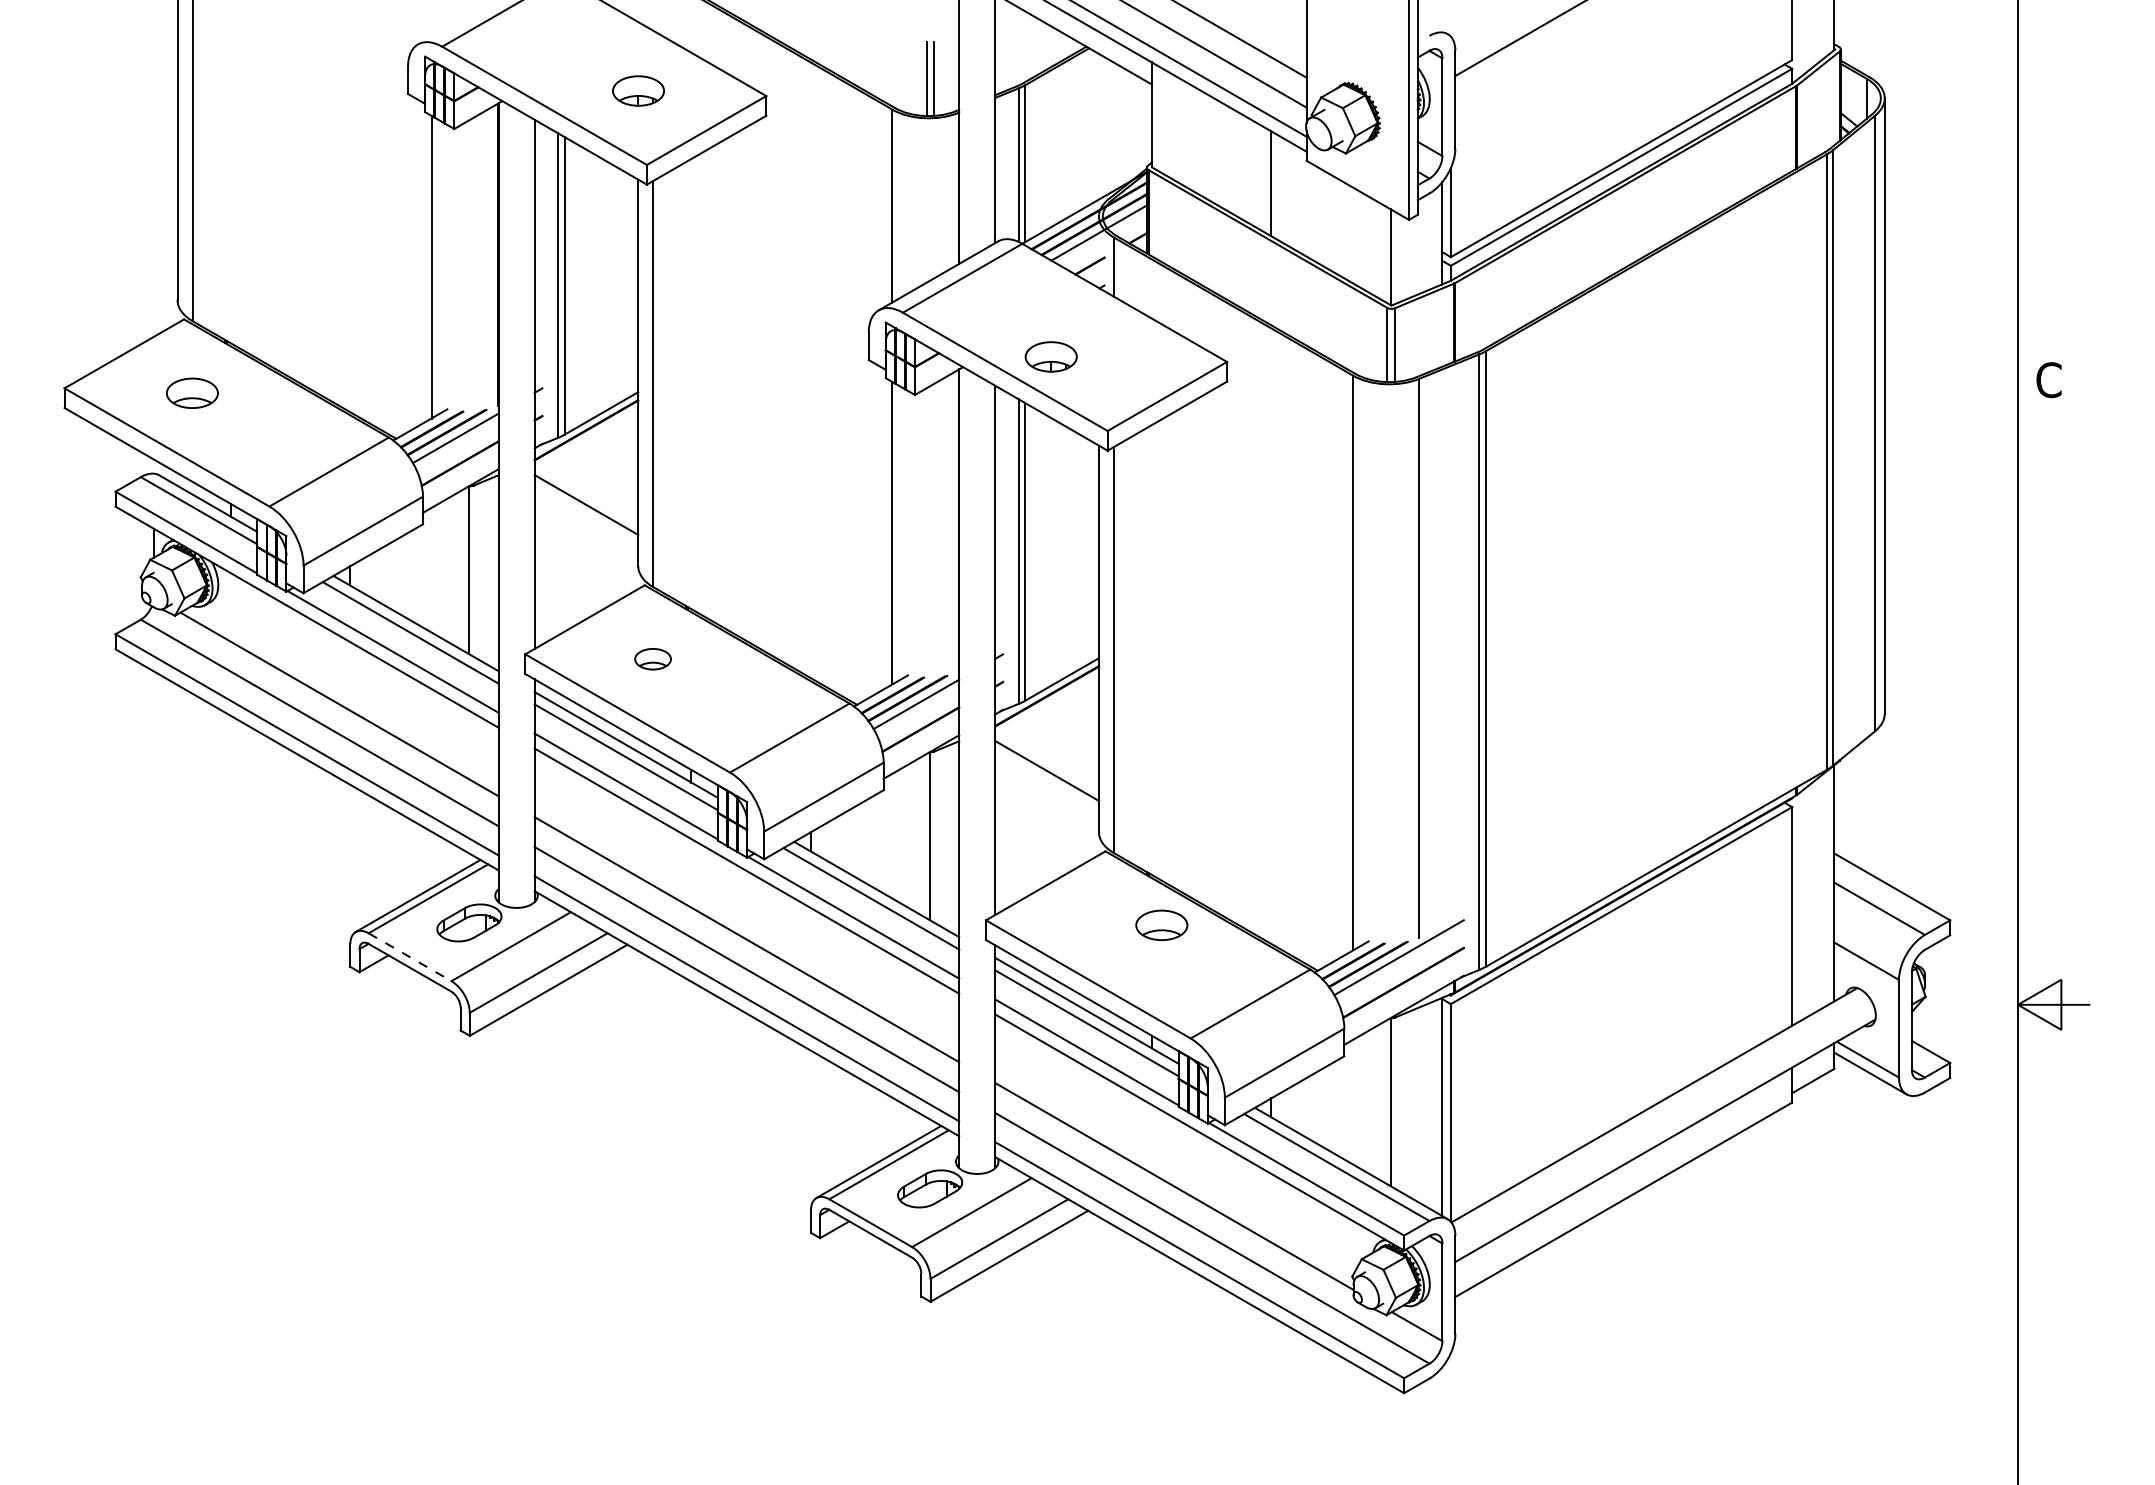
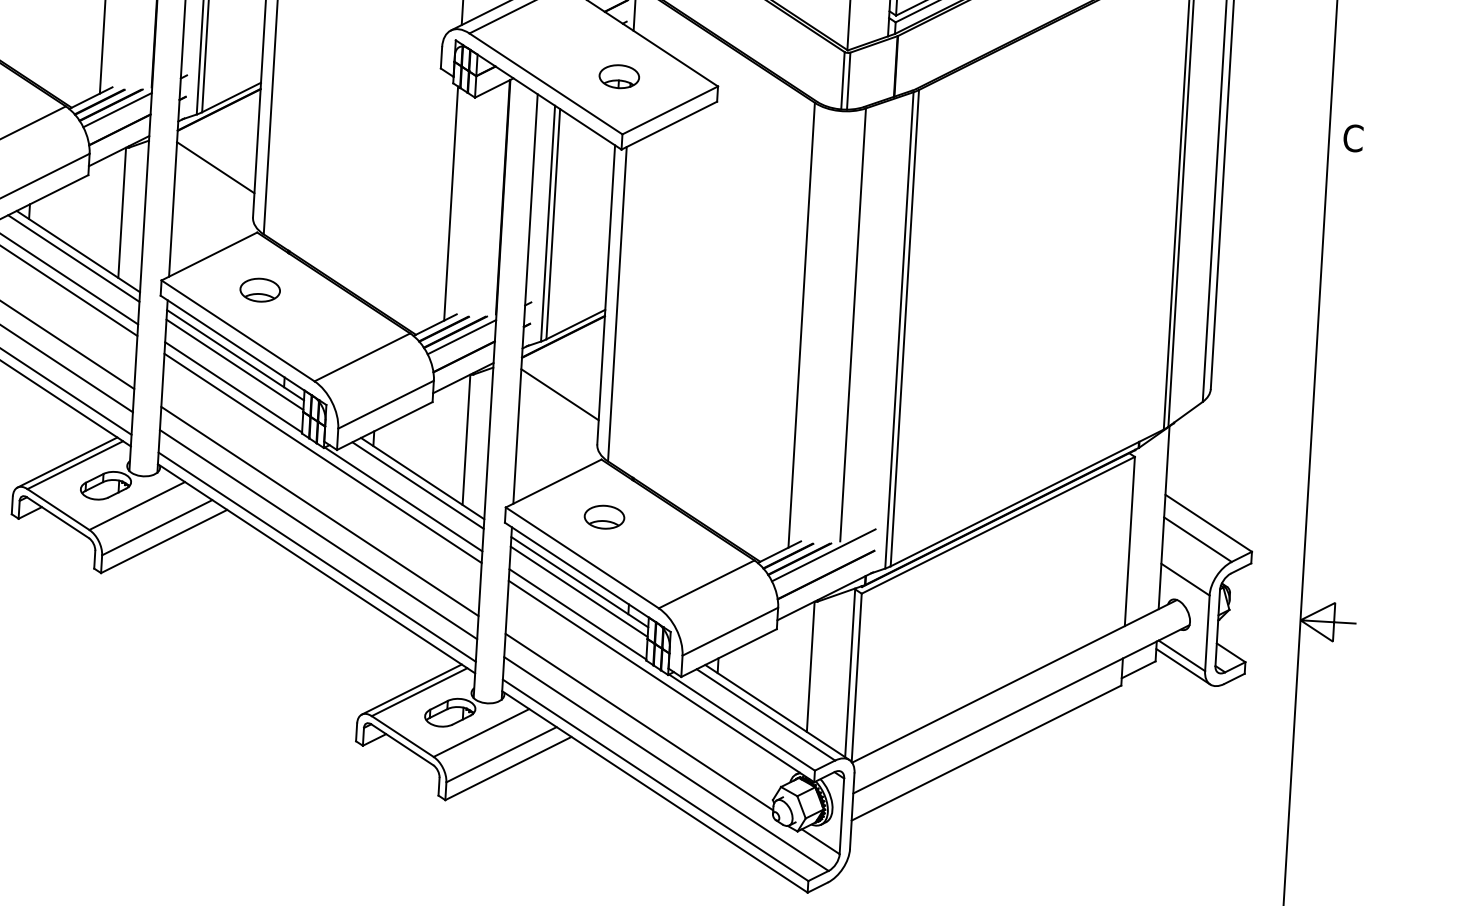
part: (1050, 356) -> (618, 76), moved
part: (652, 658) -> (259, 289), size x1.43
part: (1161, 924) -> (604, 516), moved
line: (410, 957) -> (58, 509), dashed -> solid

